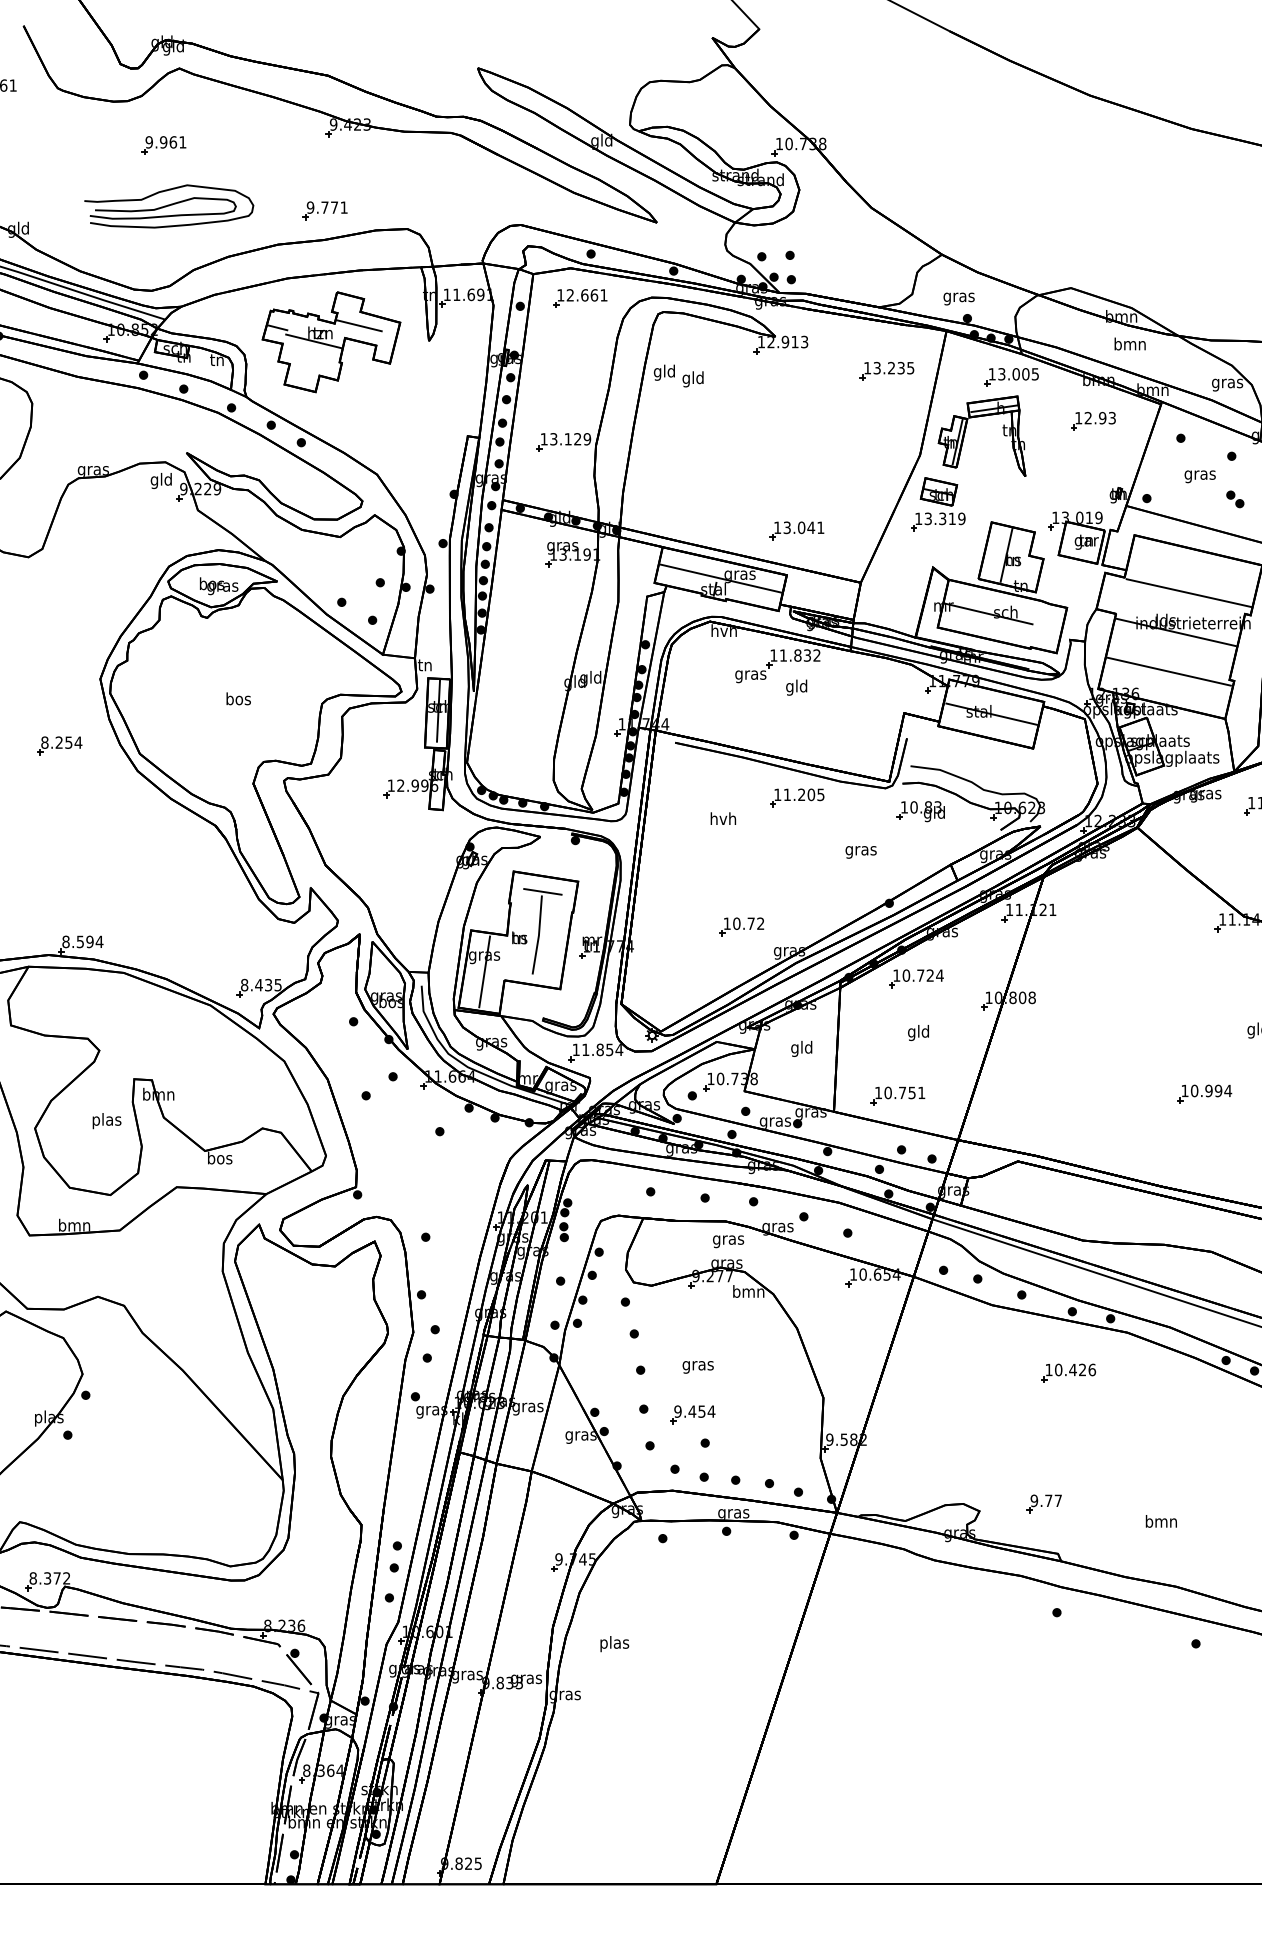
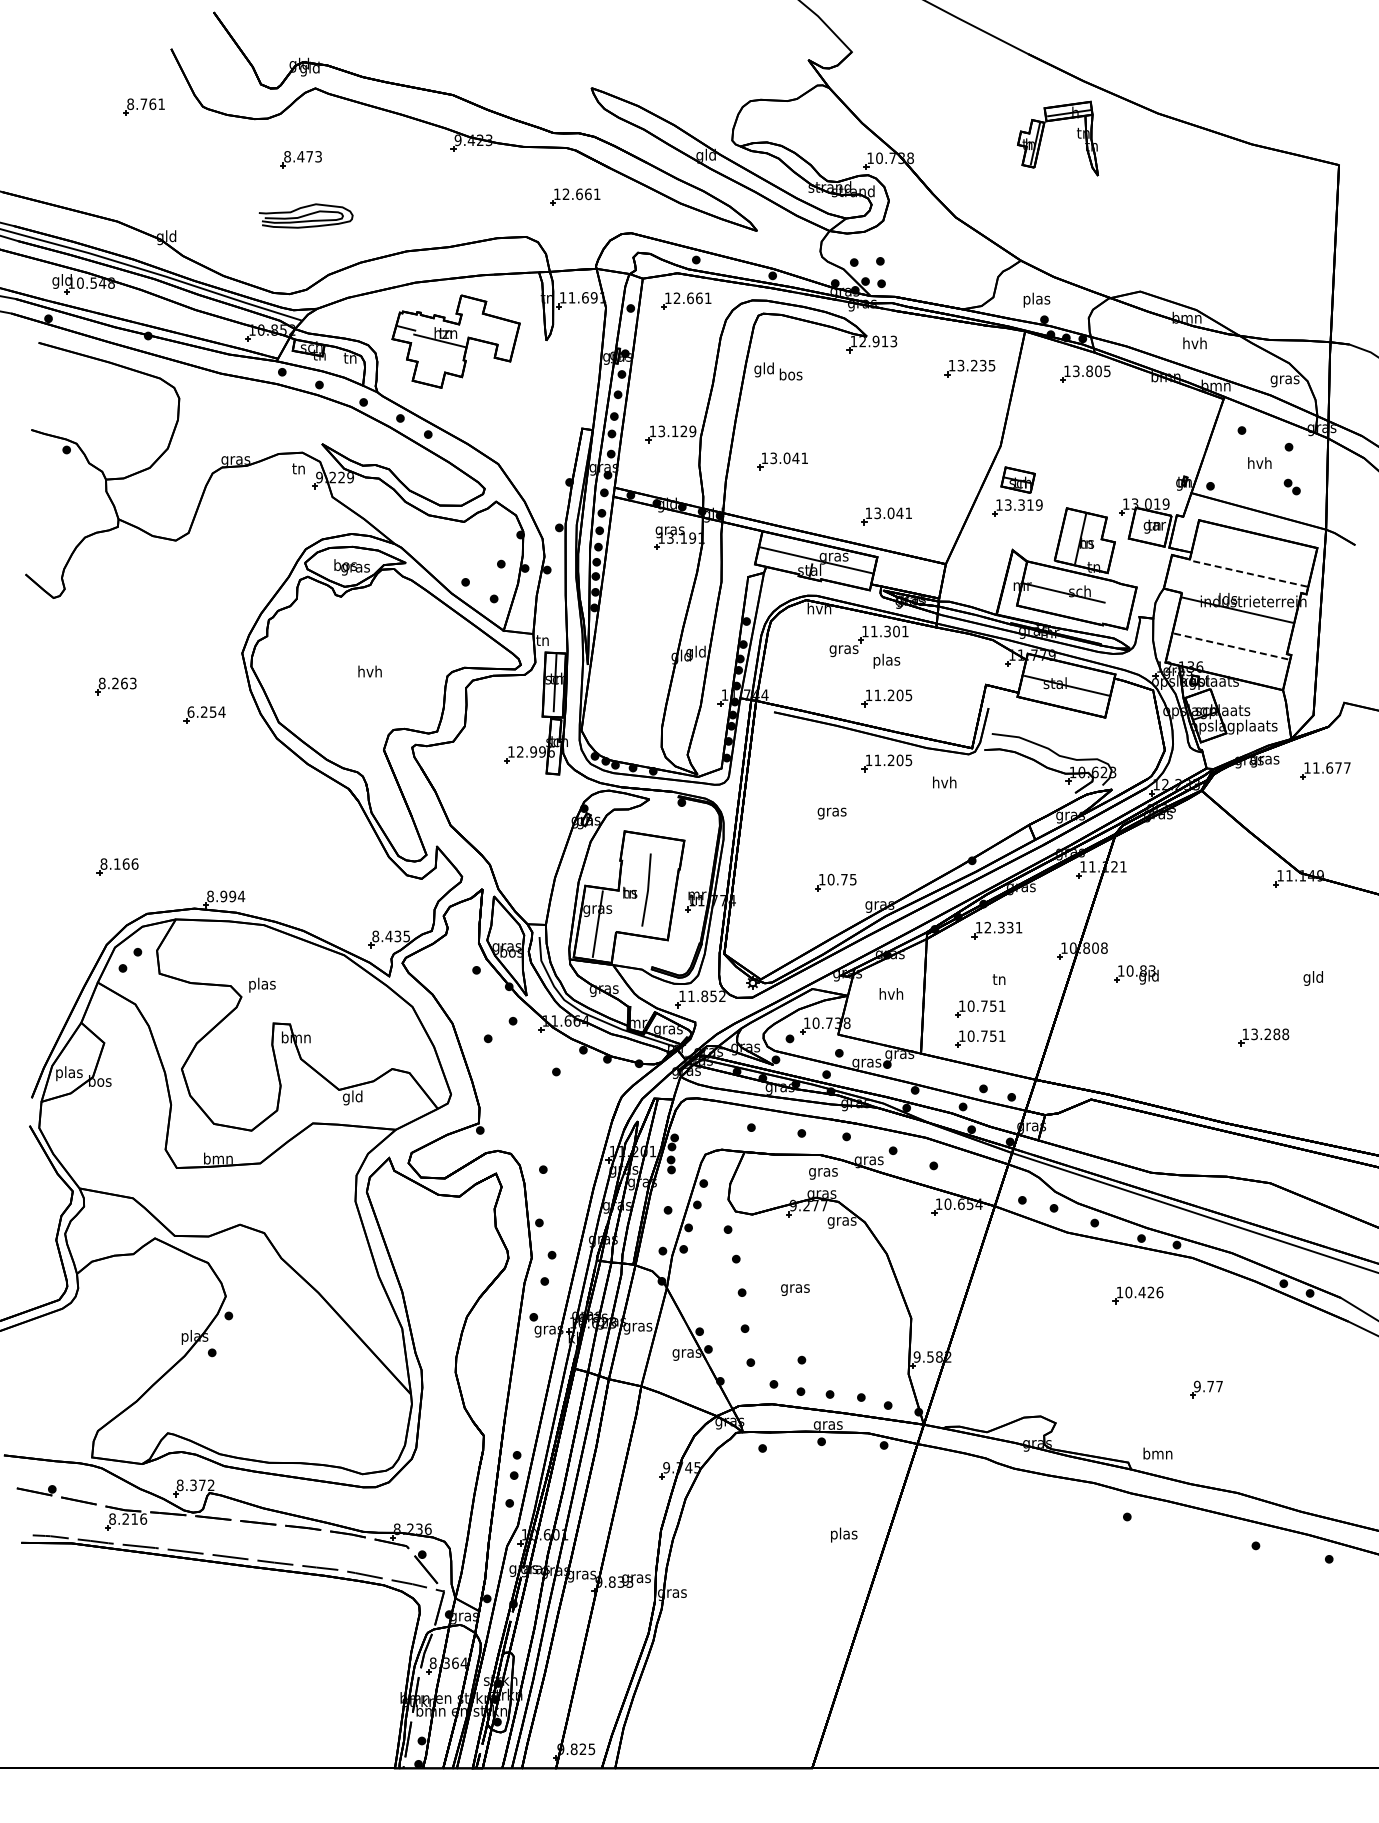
text: (165, 142) -> (302, 156), 9.961 -> 8.473
part: (460, 185) -> (575, 196), added
part: (168, 205) -> (305, 215), size x0.6
part: (324, 210) -> (449, 219), removed
text: (958, 296) -> (1036, 299), gras -> plas
line: (358, 325) -> (481, 326), removed
text: (1129, 344) -> (1194, 343), bmn -> hvh
text: (1016, 373) -> (1089, 370), 13.005 -> 13.805
text: (692, 378) -> (790, 375), gld -> bos
part: (1092, 420) -> (1160, 414), removed
part: (965, 435) -> (1042, 137), moved
part: (684, 471) -> (782, 461), added
text: (1199, 475) -> (1259, 464), gras -> hvh
text: (161, 480) -> (298, 469), gld -> tn
line: (1189, 592) -> (1249, 573), solid -> dashed
text: (807, 655) -> (896, 631), 11.832 -> 11.301
line: (1168, 671) -> (1230, 646), solid -> dashed
text: (796, 686) -> (886, 660), gld -> plas
text: (237, 698) -> (369, 671), bos -> hvh
part: (796, 727) -> (886, 698), added
text: (44, 741) -> (190, 711), 8.254 -> 6.254
part: (920, 811) -> (1136, 974), moved
text: (723, 818) -> (944, 782), moved
text: (860, 852) -> (831, 813), moved
line: (542, 891) -> (651, 849), removed
text: (761, 923) -> (853, 879), 10.72 -> 10.75
text: (80, 940) -> (223, 895), 8.594 -> 8.994
text: (923, 975) -> (1003, 927), 10.724 -> 12.331
text: (917, 1032) -> (998, 980), gld -> tn
text: (619, 1048) -> (722, 995), 11.854 -> 11.852
text: (802, 1048) -> (891, 995), gld -> hvh
part: (898, 1063) -> (980, 1008), added
text: (1211, 1091) -> (1270, 1034), 10.994 -> 13.288
text: (107, 1120) -> (262, 984), moved
text: (219, 1159) -> (352, 1097), bos -> gld
text: (748, 1293) -> (841, 1221), bmn -> gras
part: (692, 1414) -> (790, 1333), removed
part: (1044, 1504) -> (1206, 1389), moved
text: (1160, 1521) -> (1157, 1453), moved
text: (615, 1643) -> (844, 1534), moved

